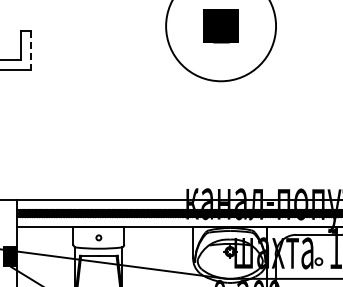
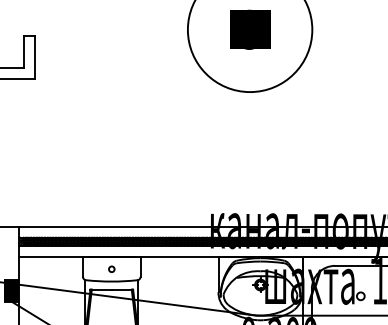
text: (221, 25) -> (250, 28), 1 -> 3
line: (30, 51) -> (34, 58), dashed -> solid

